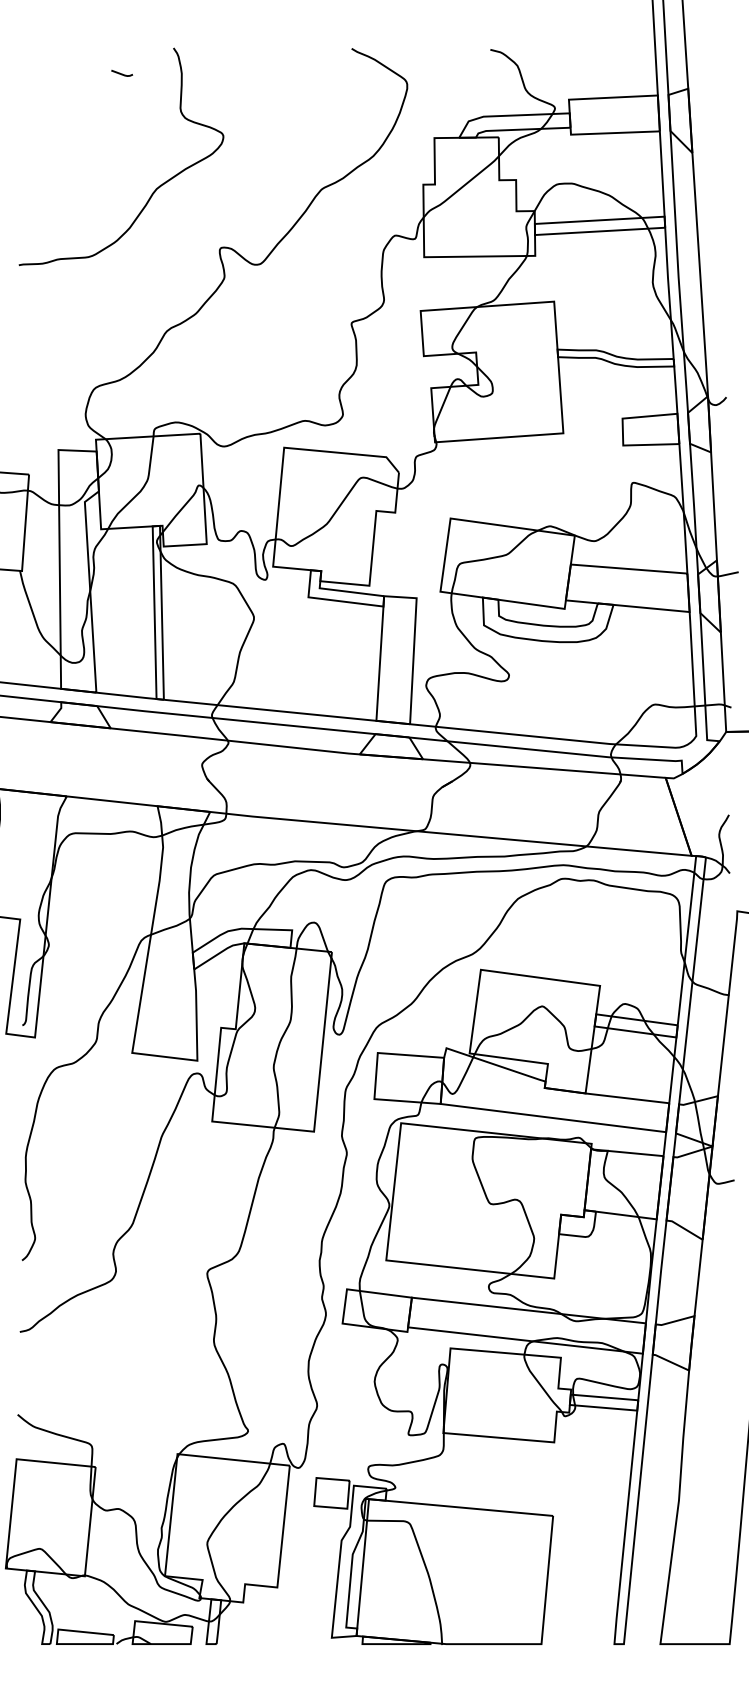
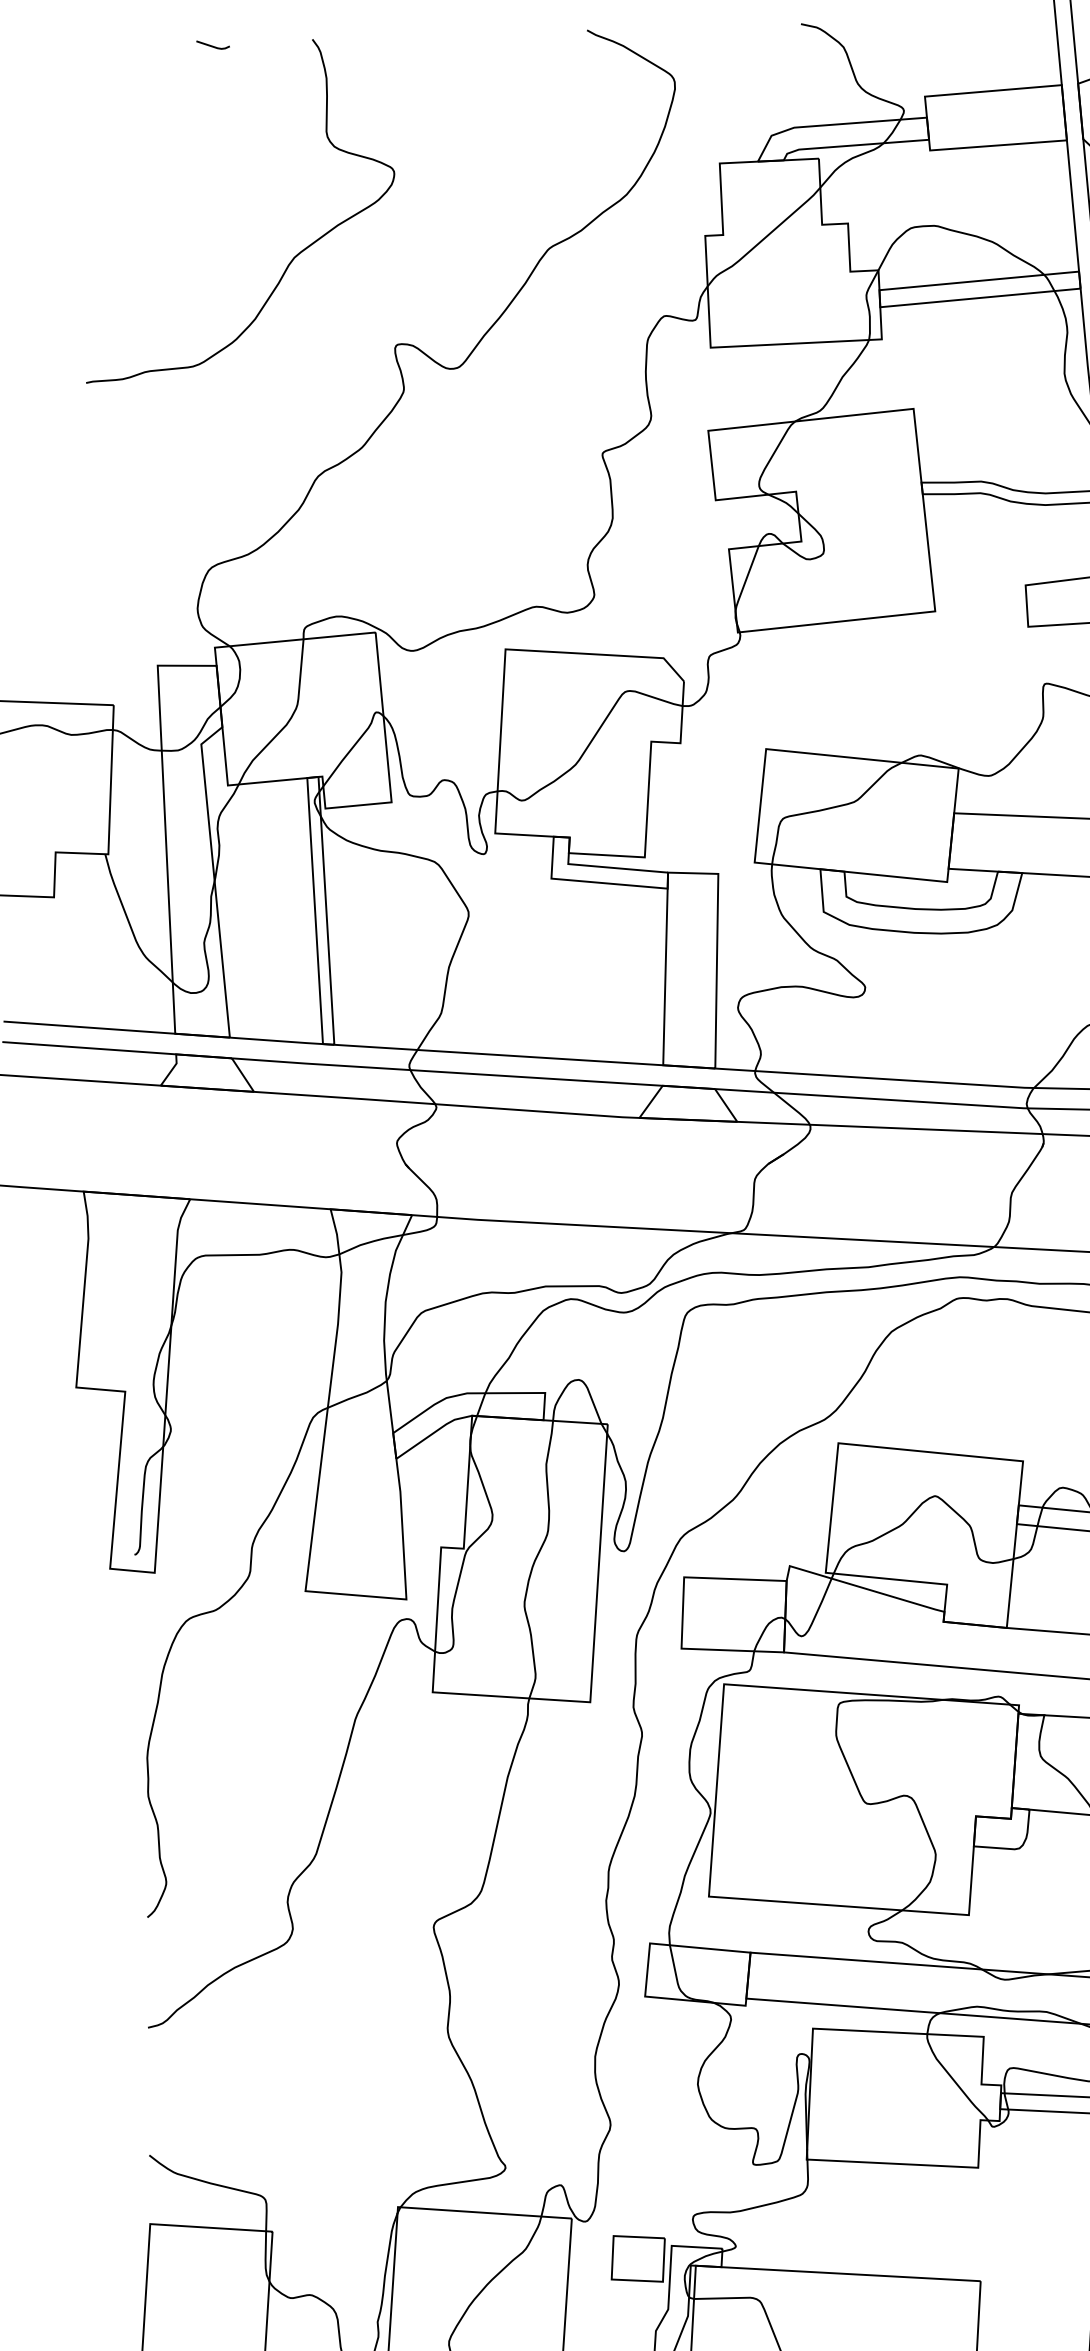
line: (122, 73) -> (213, 45), moved

